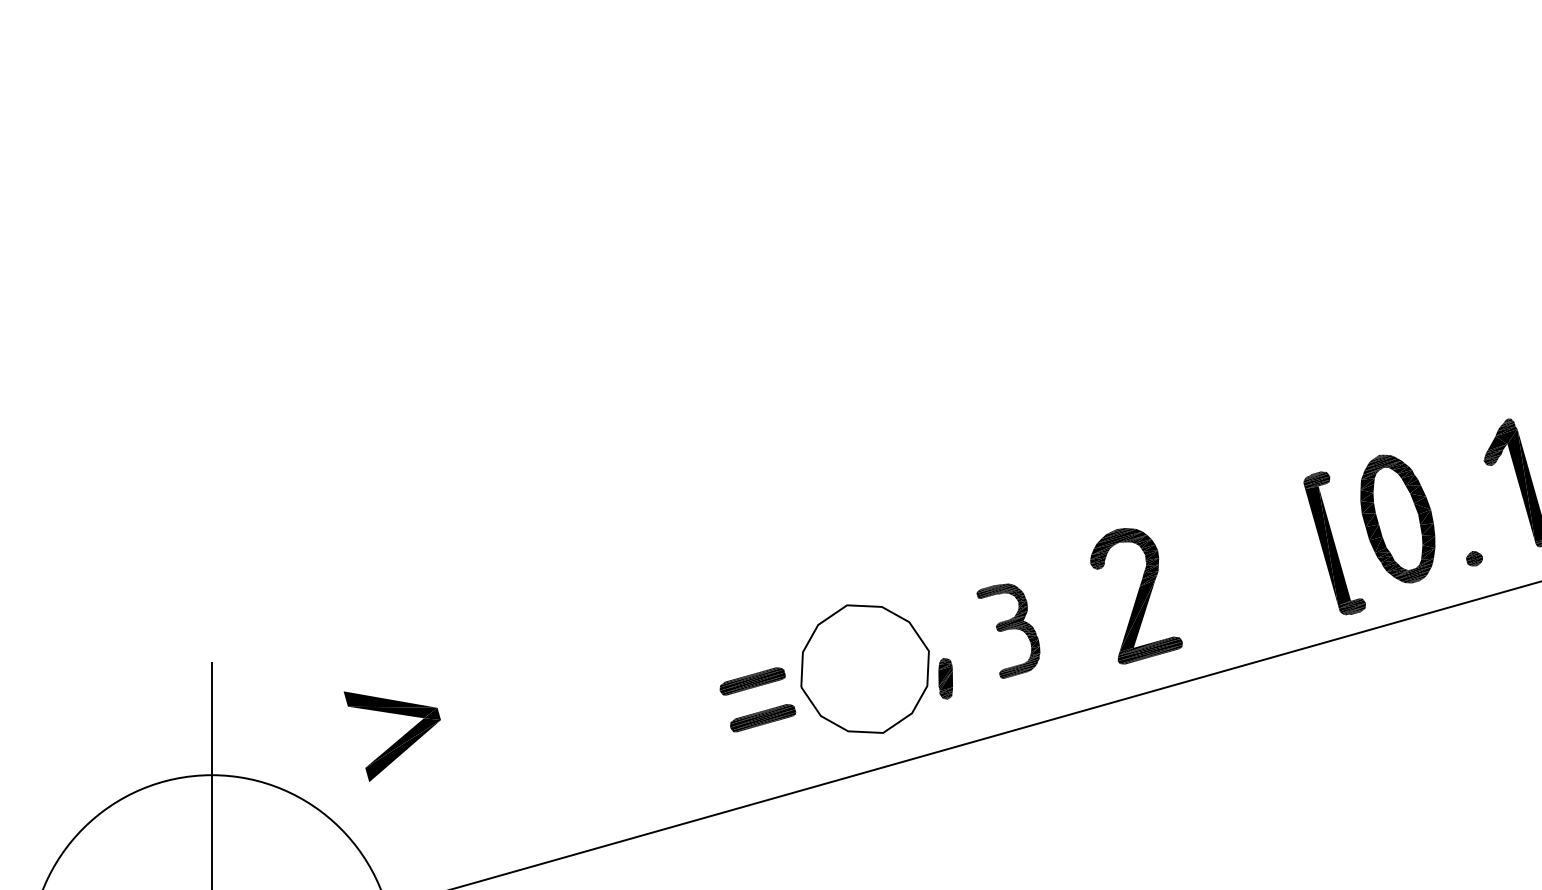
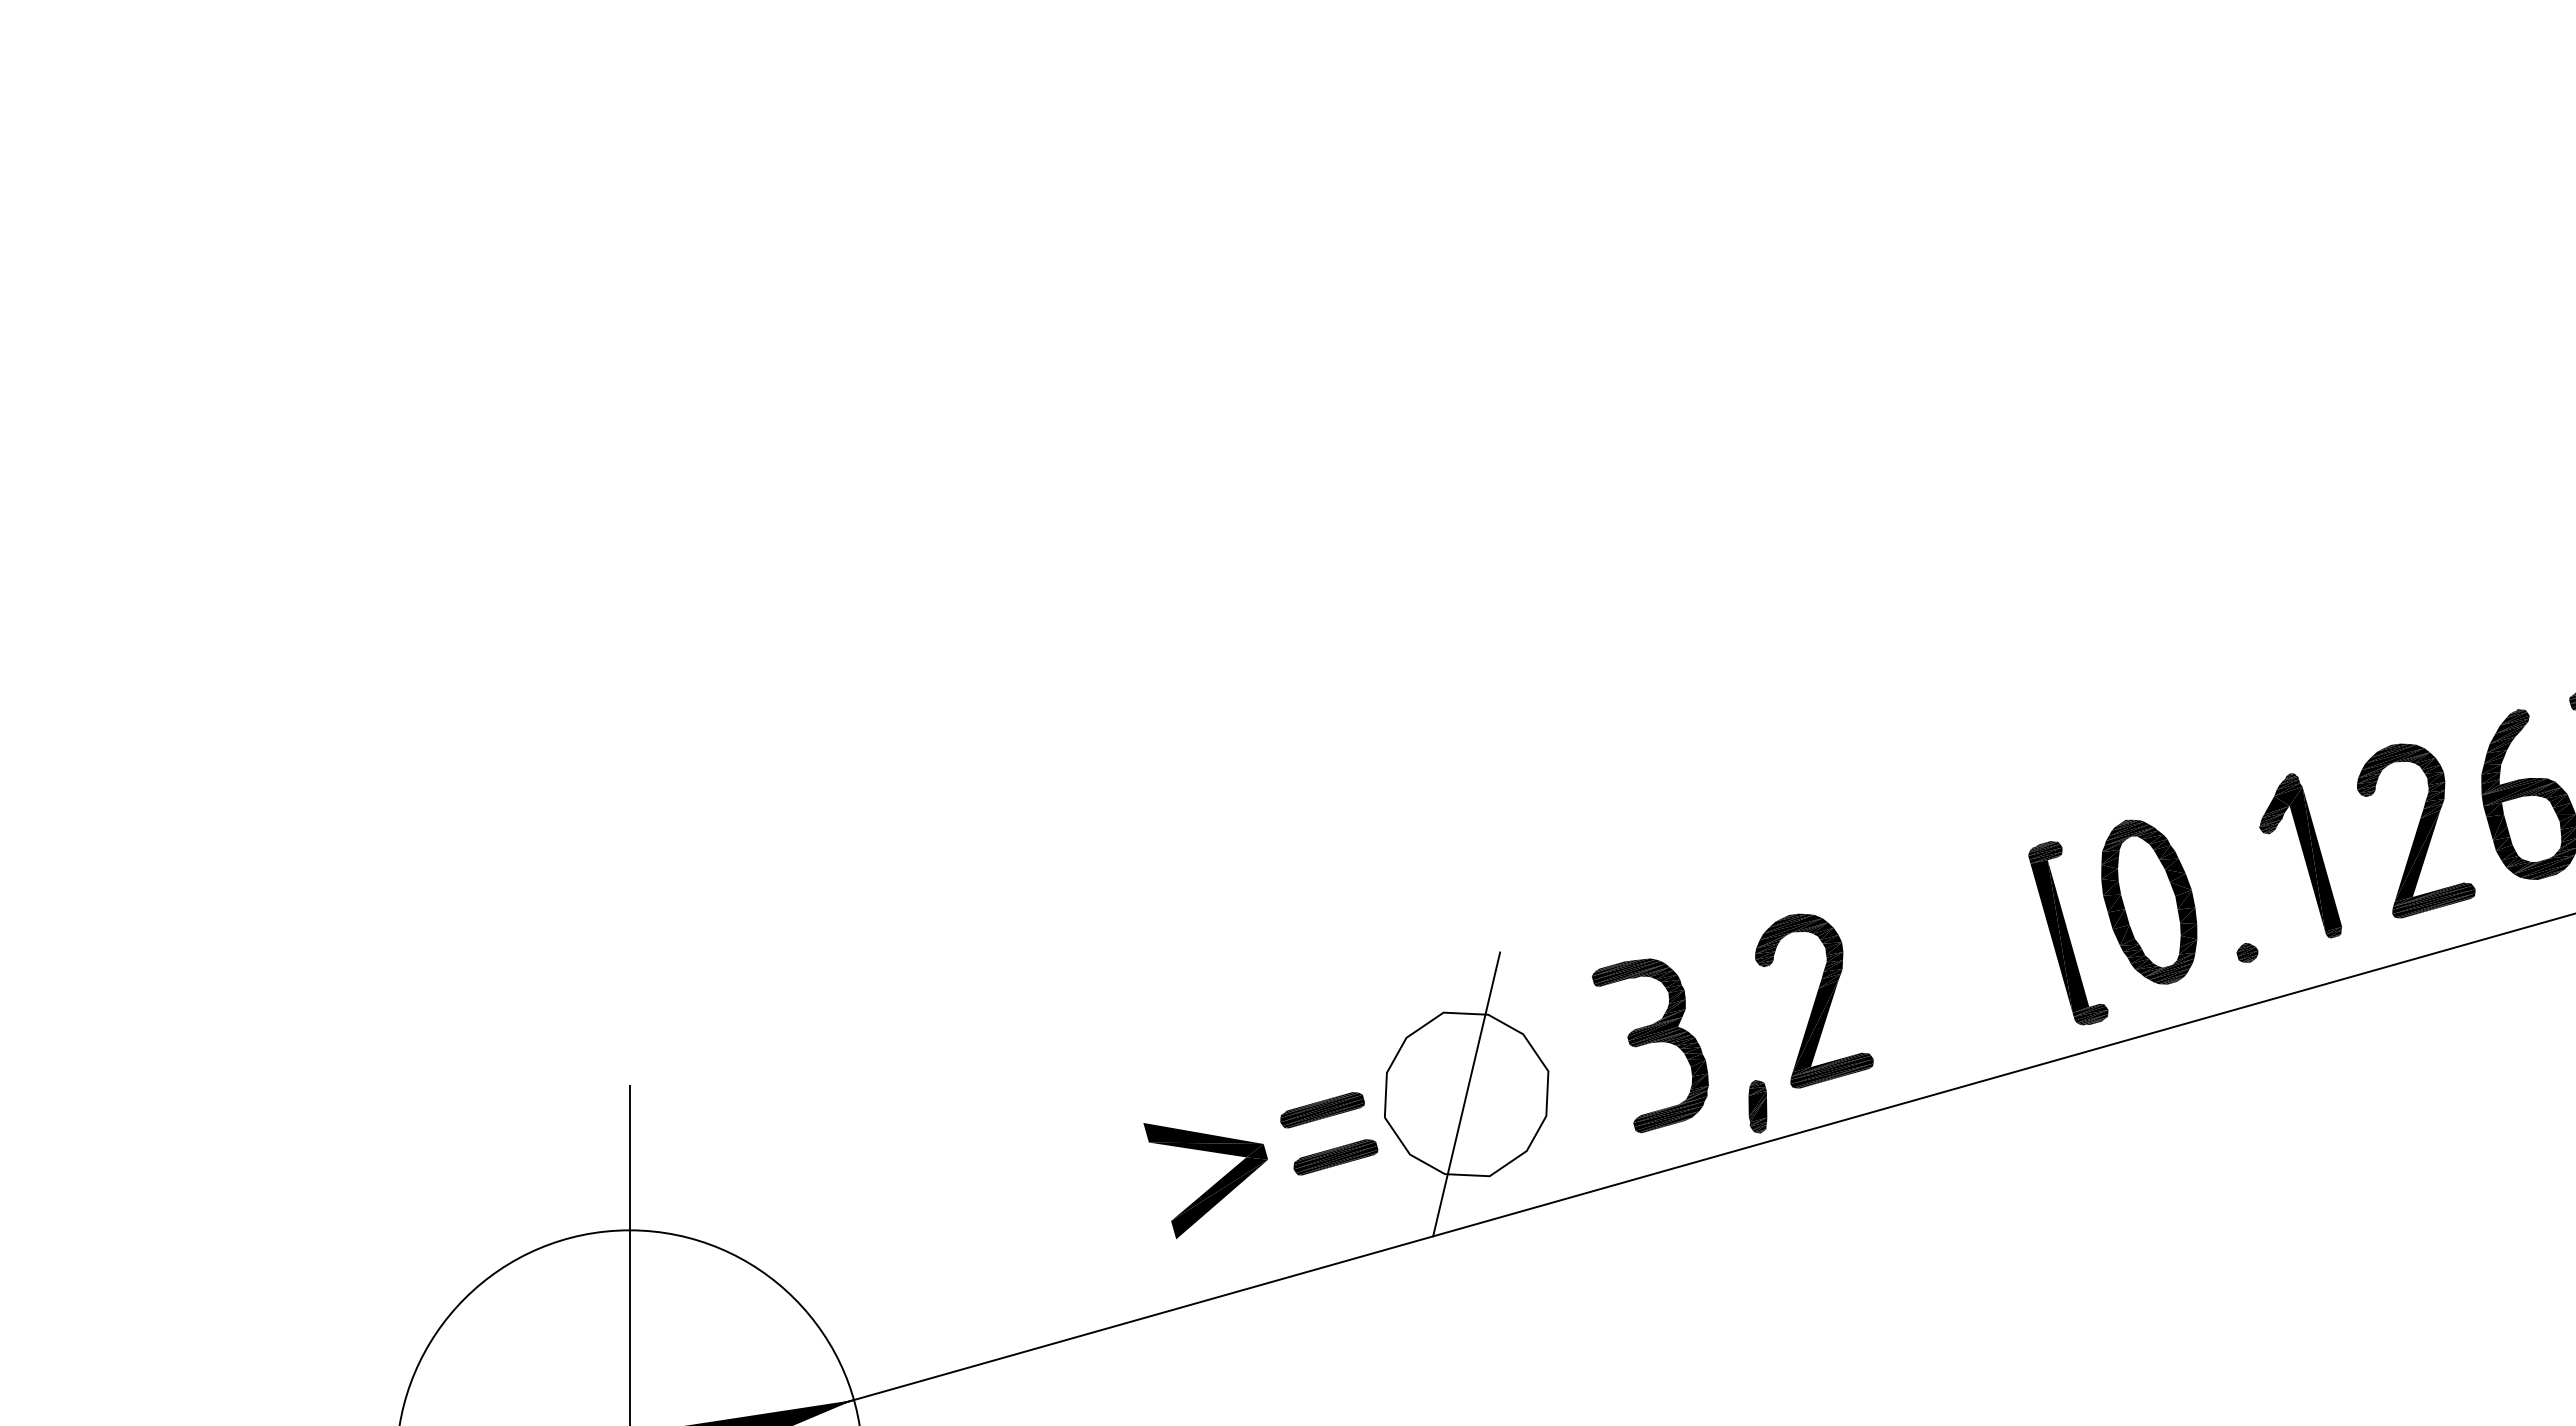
part: (1007, 630) -> (1649, 1045), size x1.43
line: (865, 669) -> (1466, 1094), added
part: (945, 678) -> (1757, 1106), moved
part: (396, 740) -> (1211, 1186), moved

